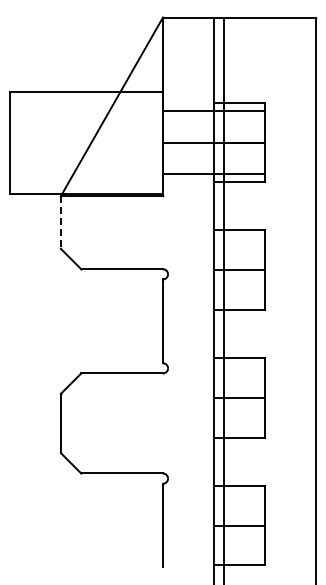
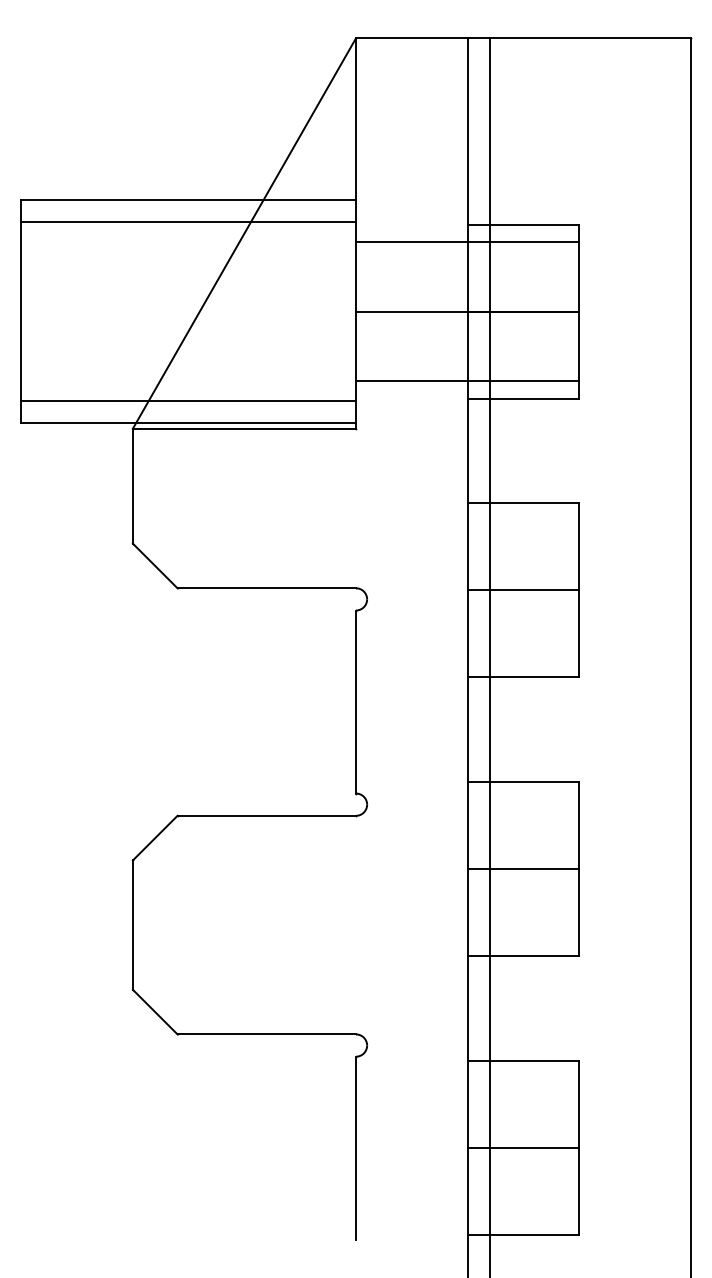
line: (85, 101) -> (186, 221), added
line: (85, 183) -> (186, 400), added
line: (60, 223) -> (132, 488), dashed -> solid

